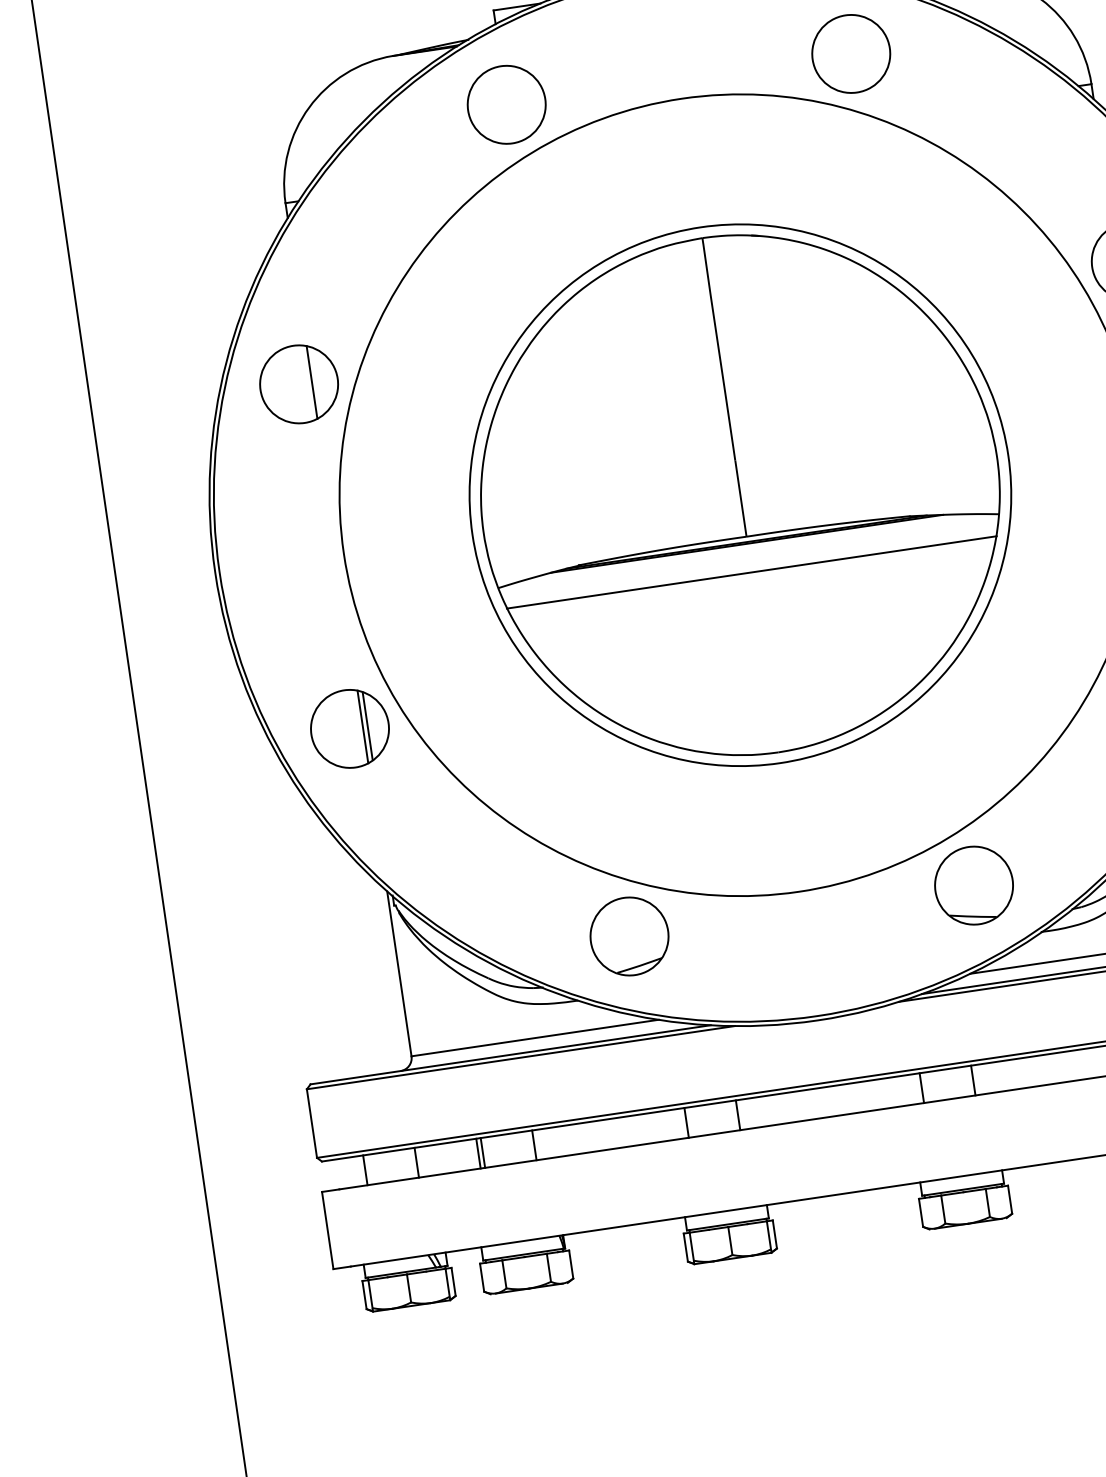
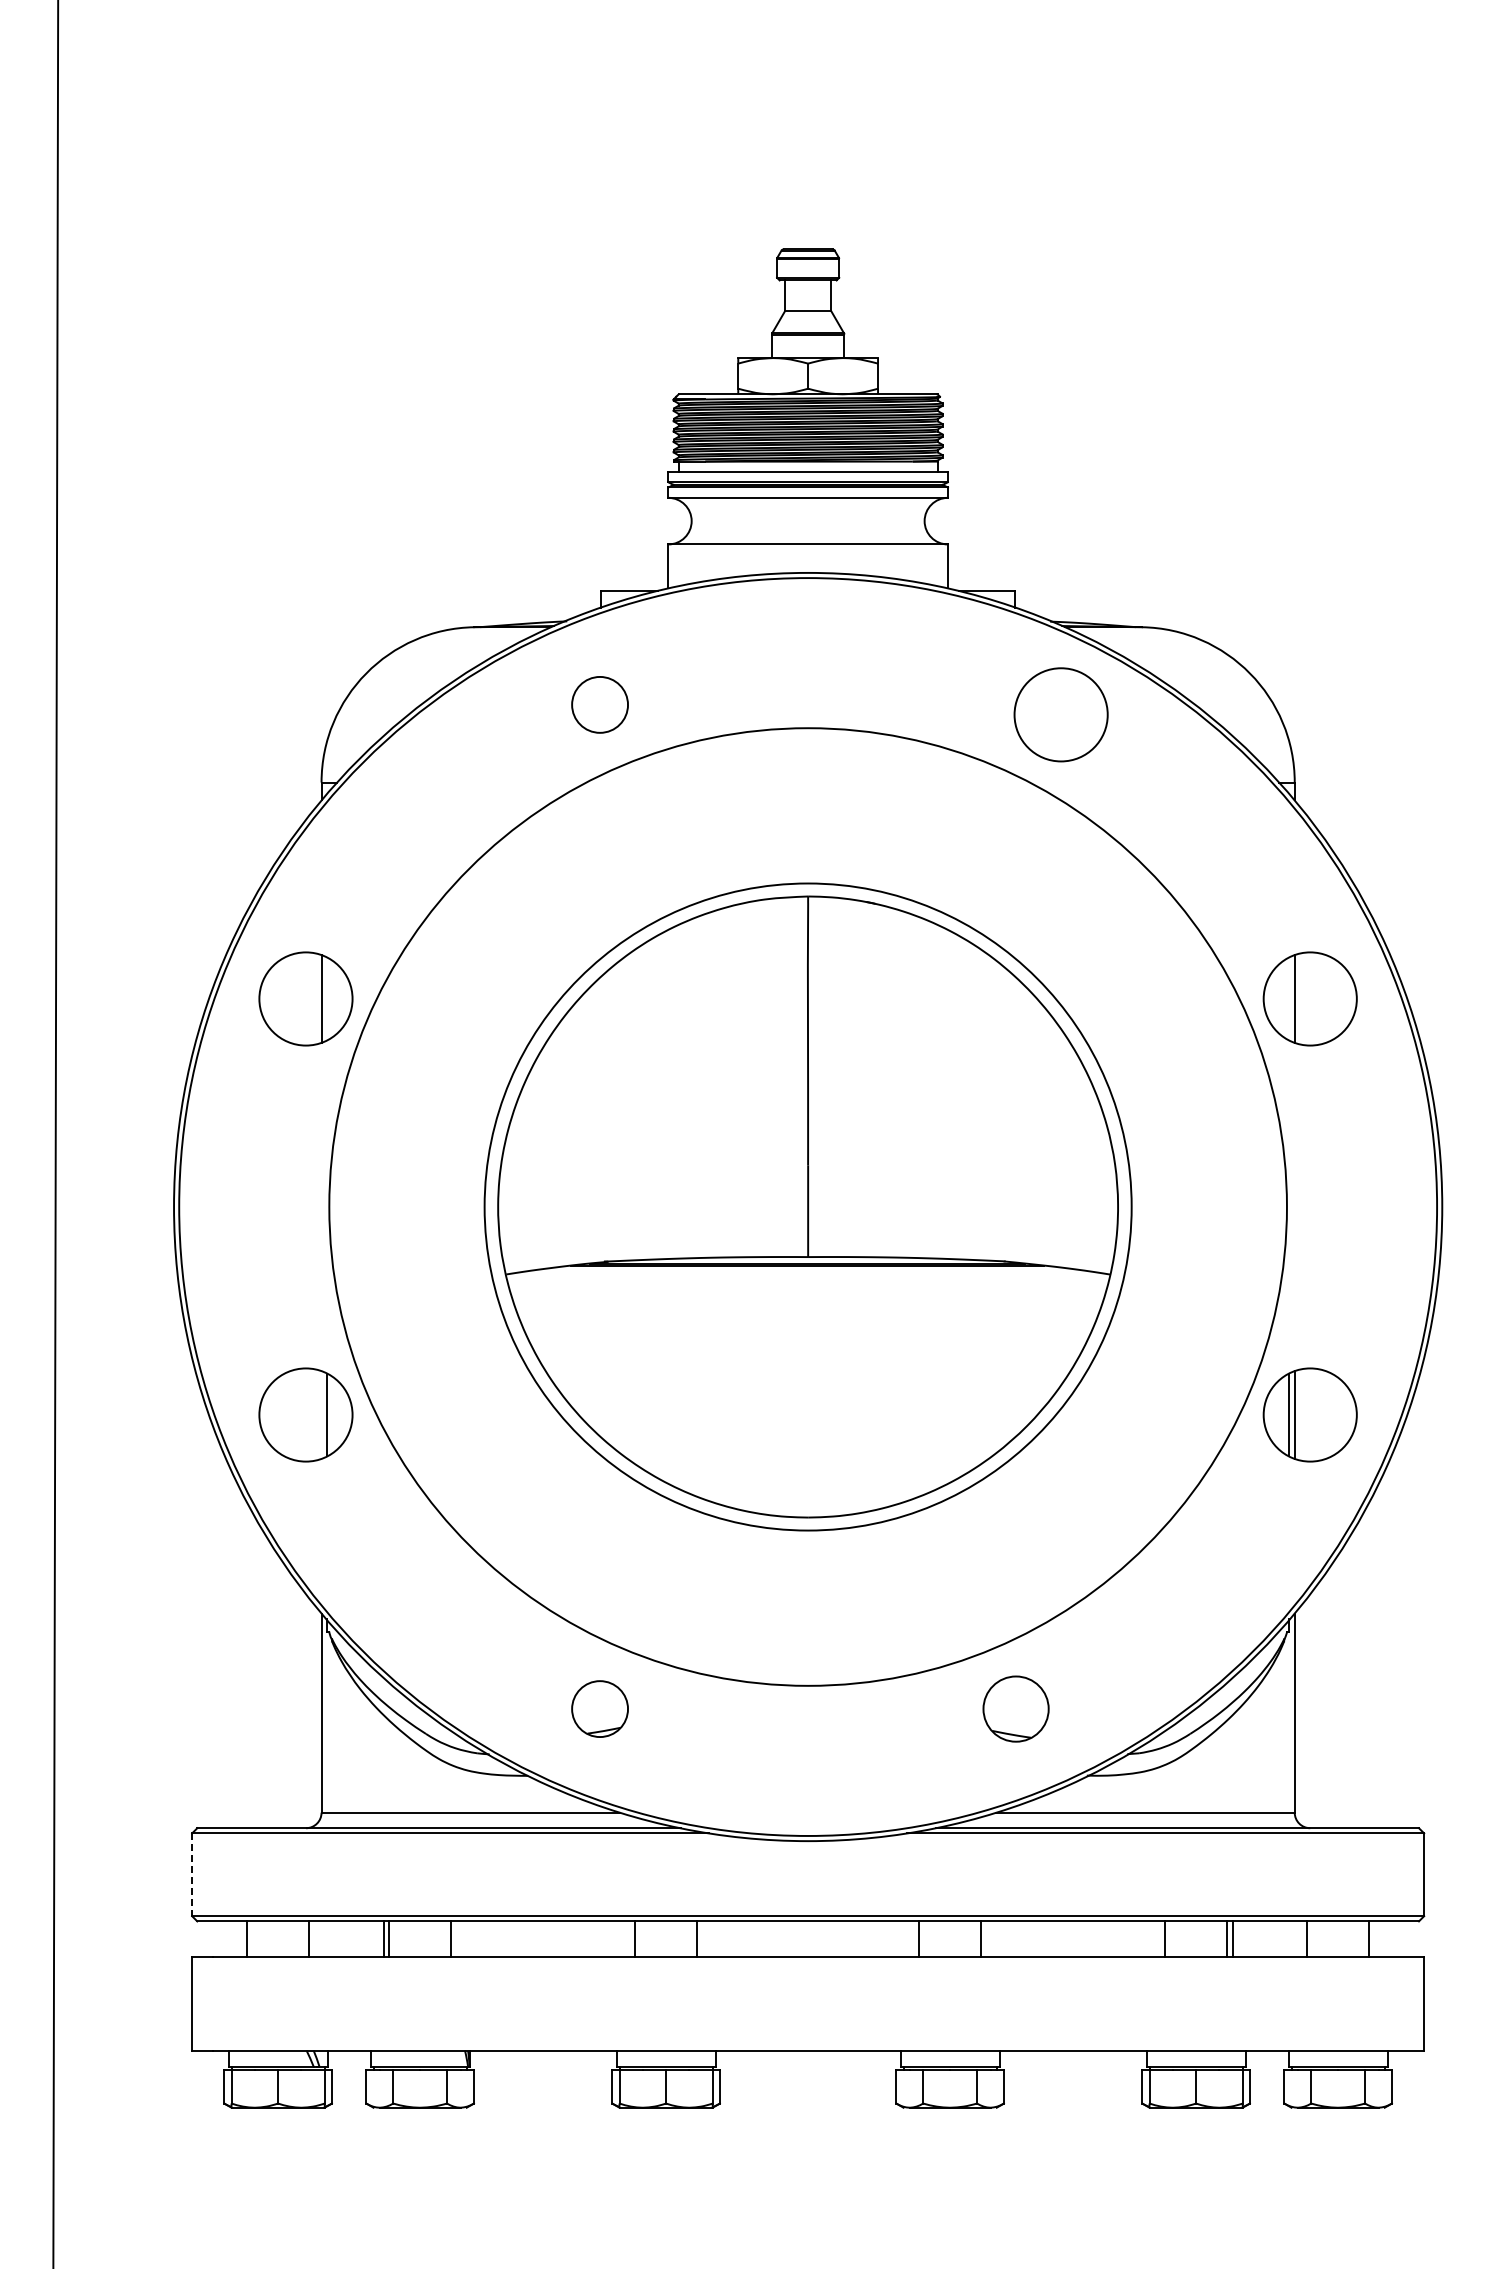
circle: (850, 53) -> (1060, 714), moved
circle: (506, 104) -> (599, 704), size x0.6
line: (751, 572) -> (807, 1300), removed
line: (362, 726) -> (321, 1414), removed
part: (973, 885) -> (1015, 1708), size x0.7
part: (628, 936) -> (599, 1708), size x0.6
line: (312, 1124) -> (192, 1875), solid -> dashed

